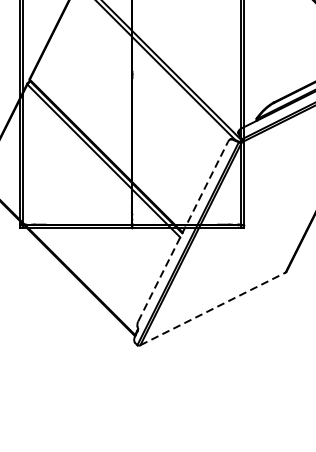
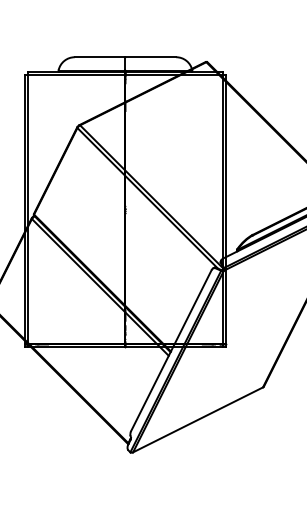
line: (183, 231) -> (171, 350), dashed -> solid
line: (213, 308) -> (198, 419), dashed -> solid

